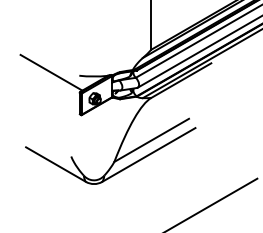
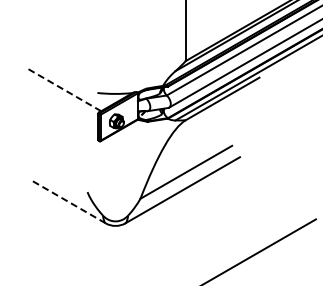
line: (51, 72) -> (63, 89), solid -> dashed
line: (55, 164) -> (68, 202), solid -> dashed

